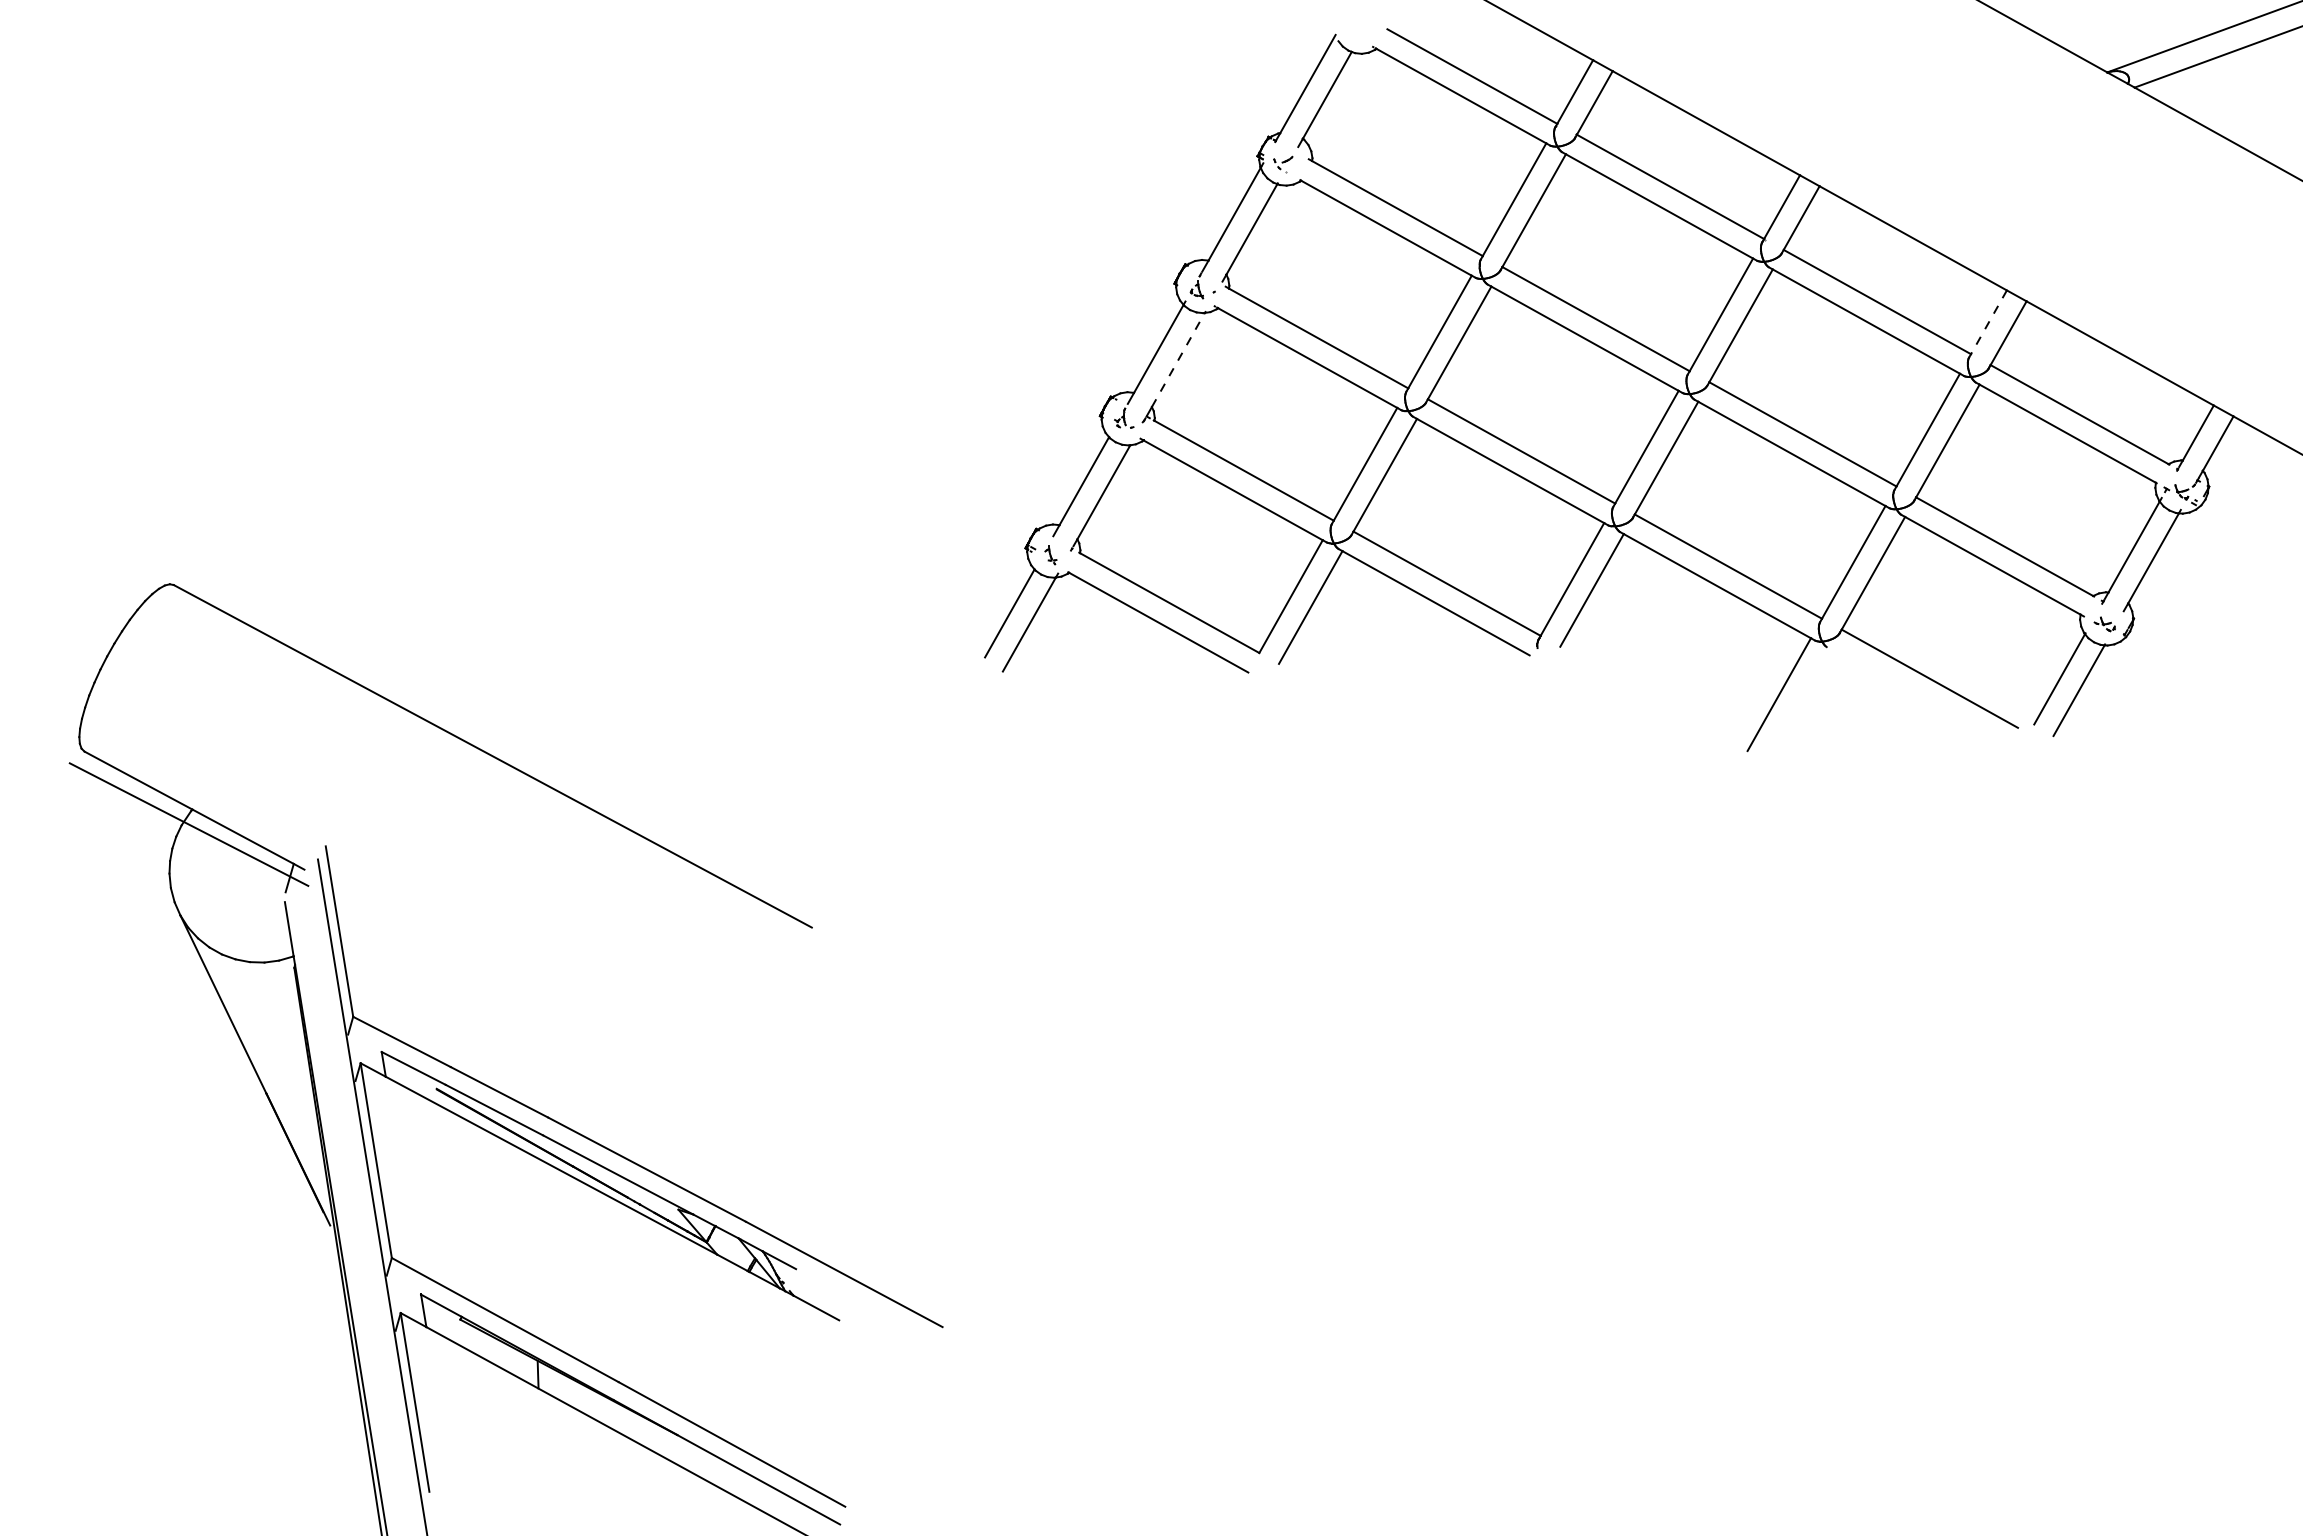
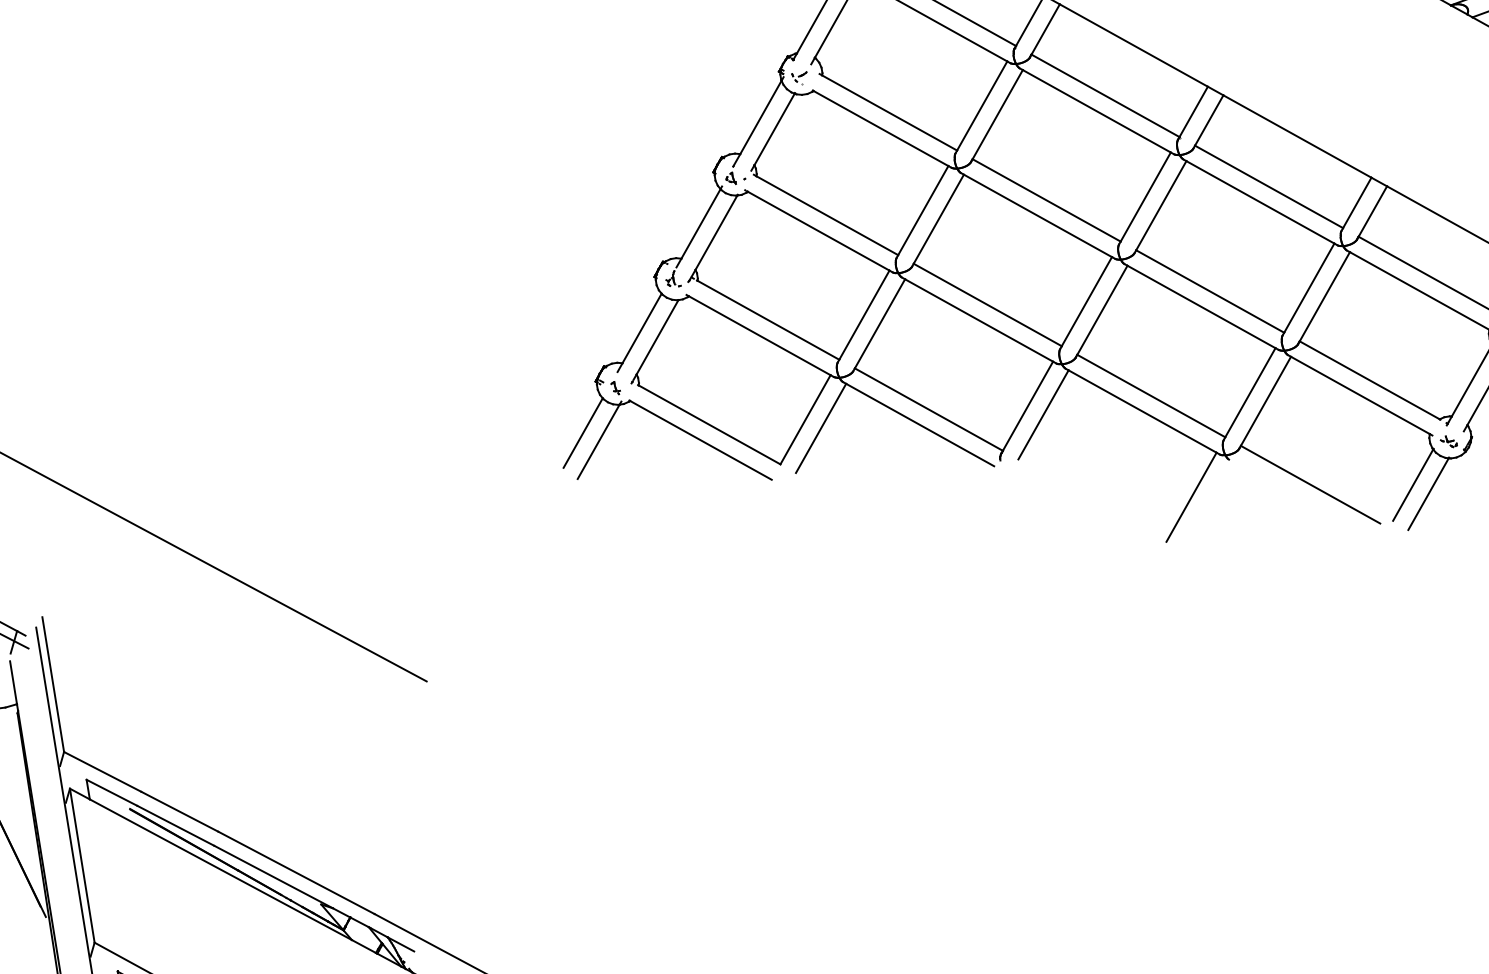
line: (1988, 322) -> (1356, 203), dashed -> solid
line: (1178, 360) -> (716, 233), dashed -> solid

